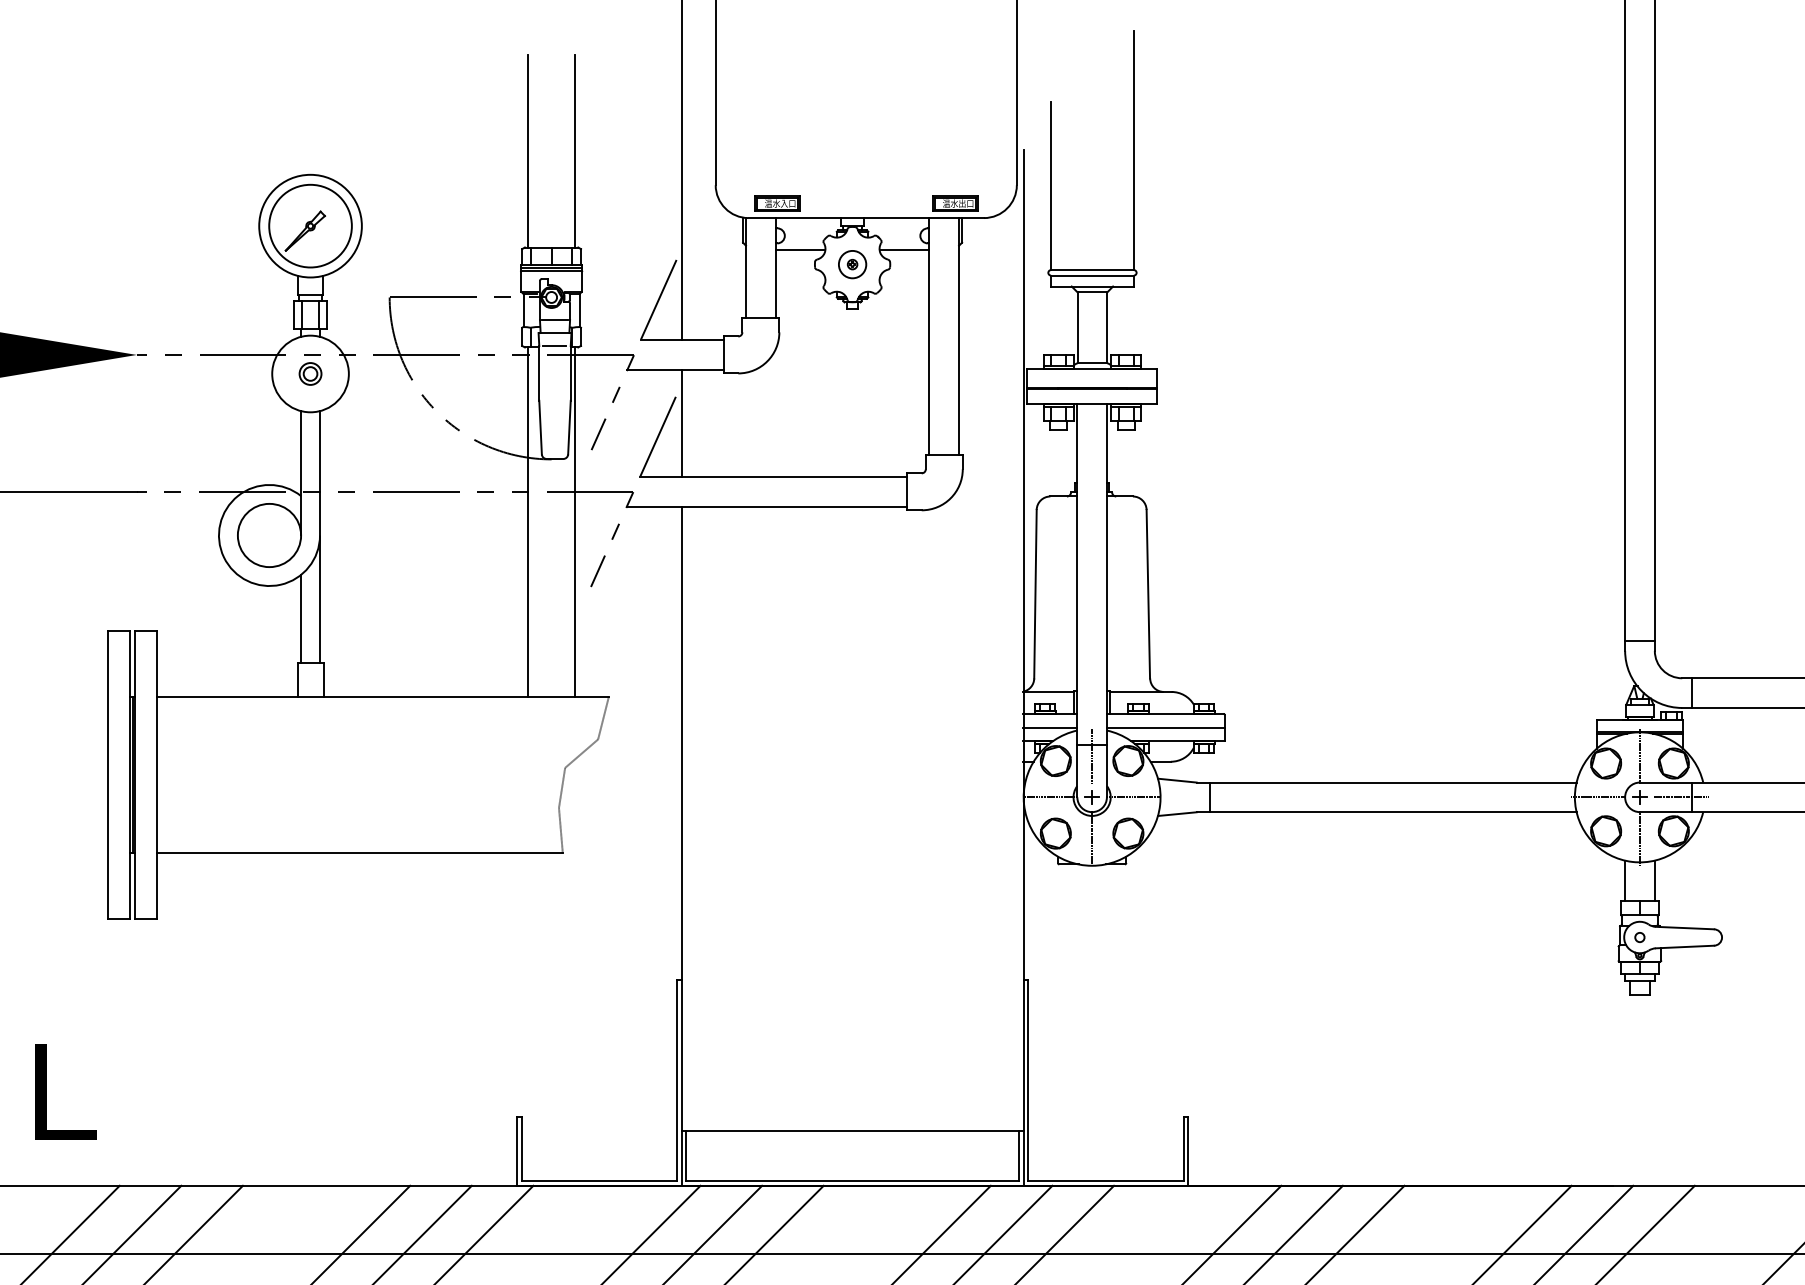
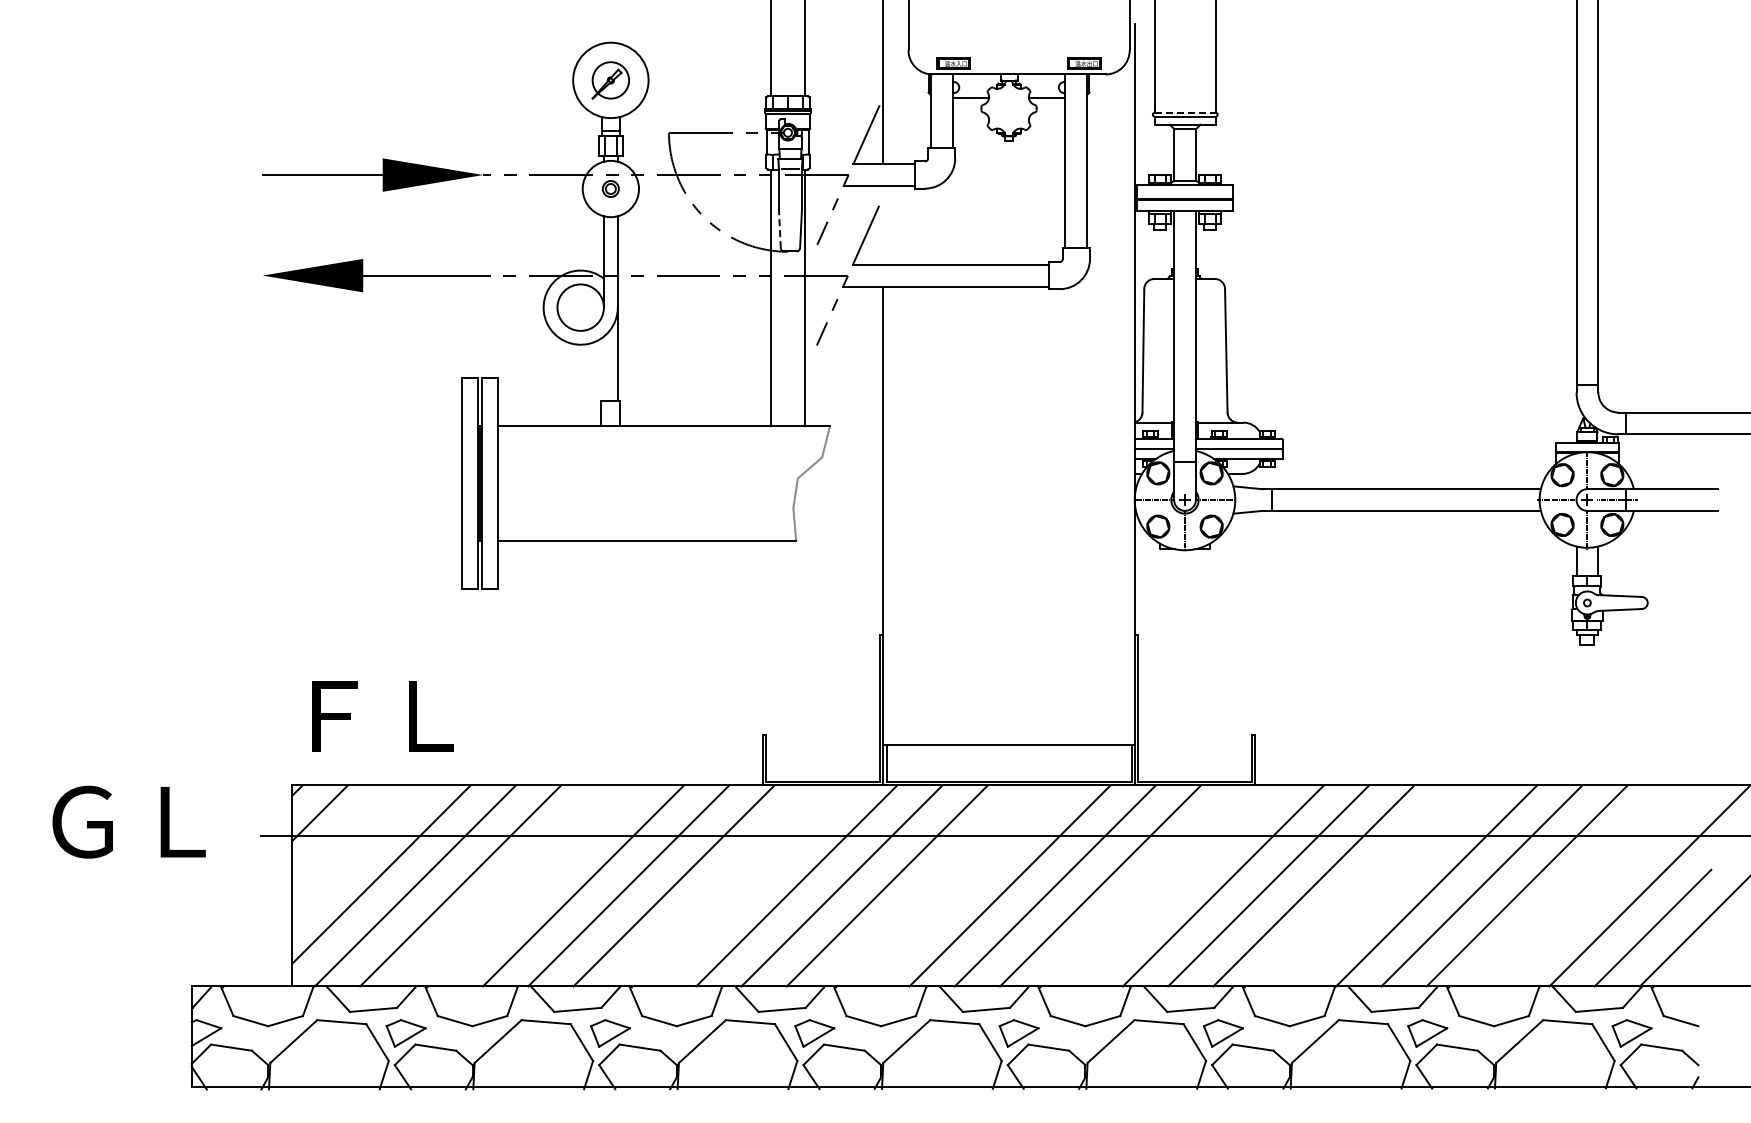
circle: (310, 226) -> (610, 80), size x0.6
part: (851, 264) -> (1008, 108), removed
line: (1092, 269) -> (1185, 112), solid -> dashed
line: (681, 423) -> (883, 225), removed
line: (540, 427) -> (779, 228), solid -> dashed
line: (300, 618) -> (603, 368), removed
line: (1092, 755) -> (1185, 469), removed

